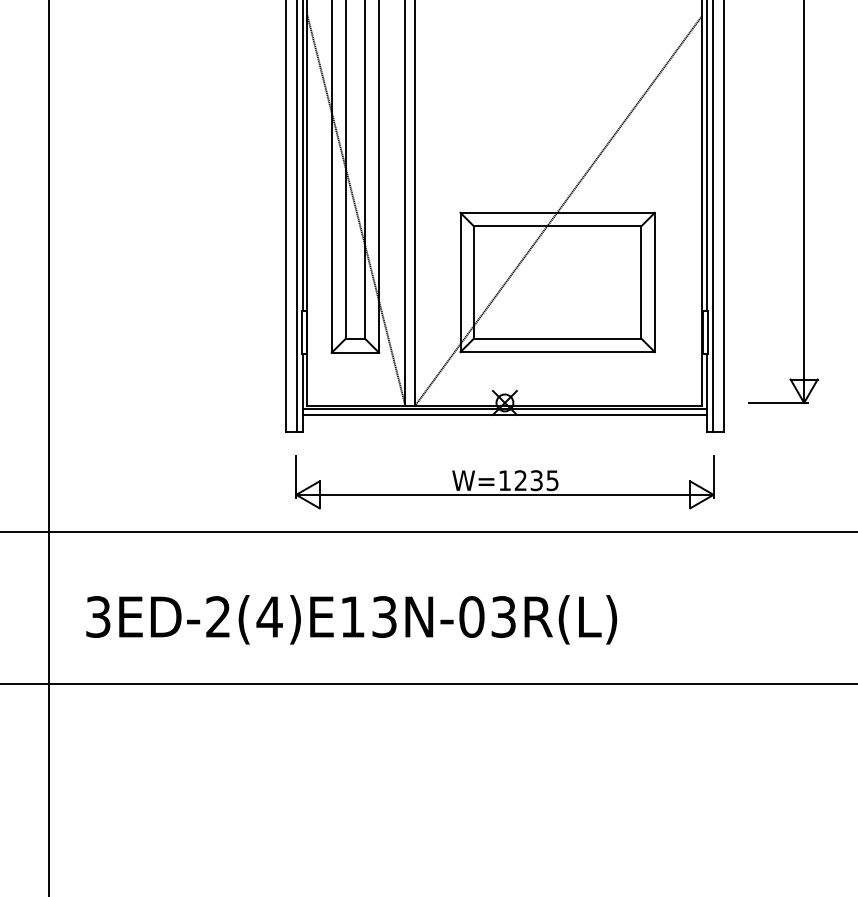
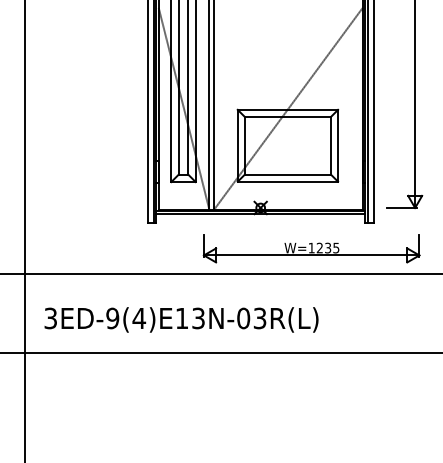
part: (504, 481) -> (311, 248), moved
text: (217, 617) -> (112, 318), 3ED-2(4)E13N-03R(L) -> 3ED-9(4)E13N-03R(L)

